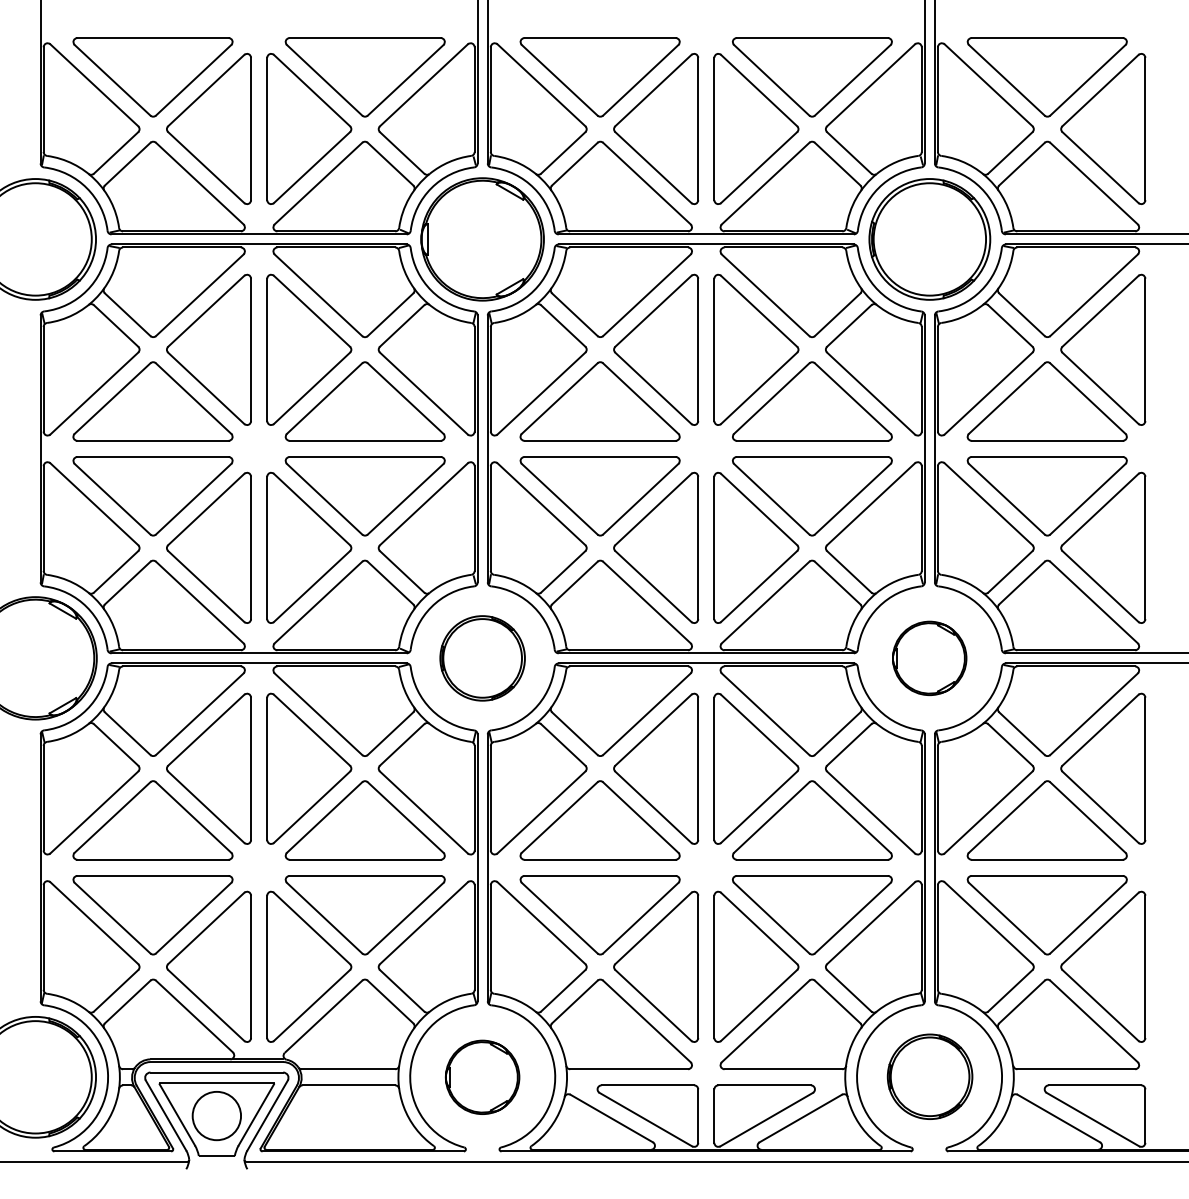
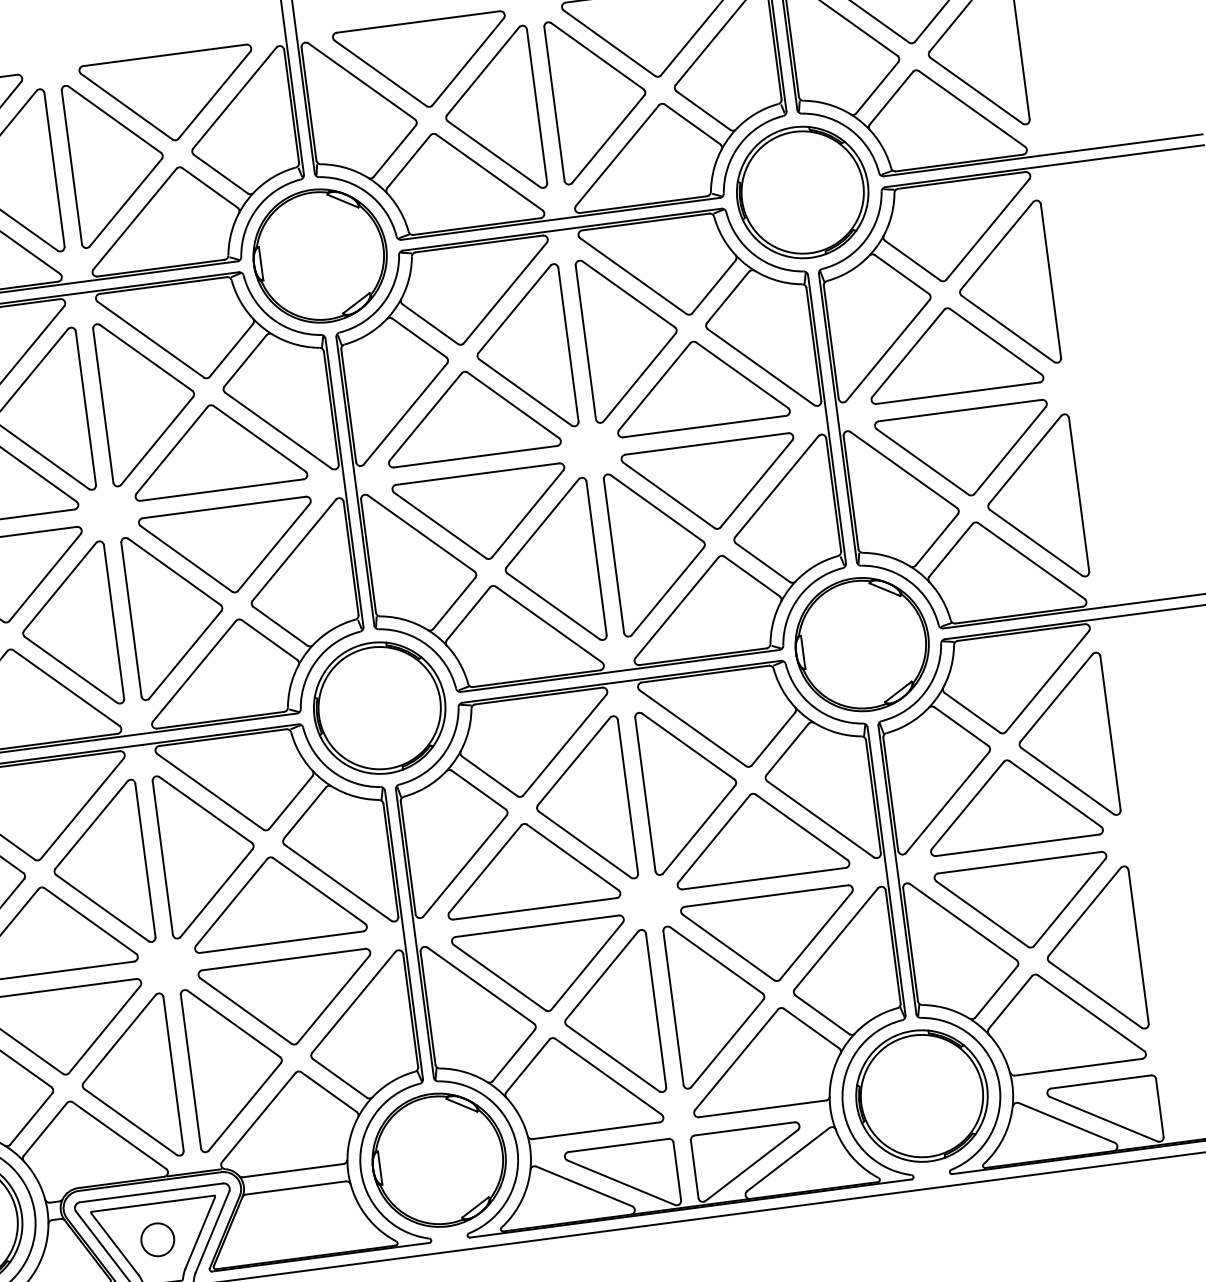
part: (482, 658) -> (379, 708), size x1.43
part: (929, 658) -> (861, 644), size x1.67
part: (929, 1076) -> (921, 1095), size x1.43
part: (482, 1077) -> (439, 1160), size x1.67
circle: (216, 1115) -> (157, 1239), size x0.62

